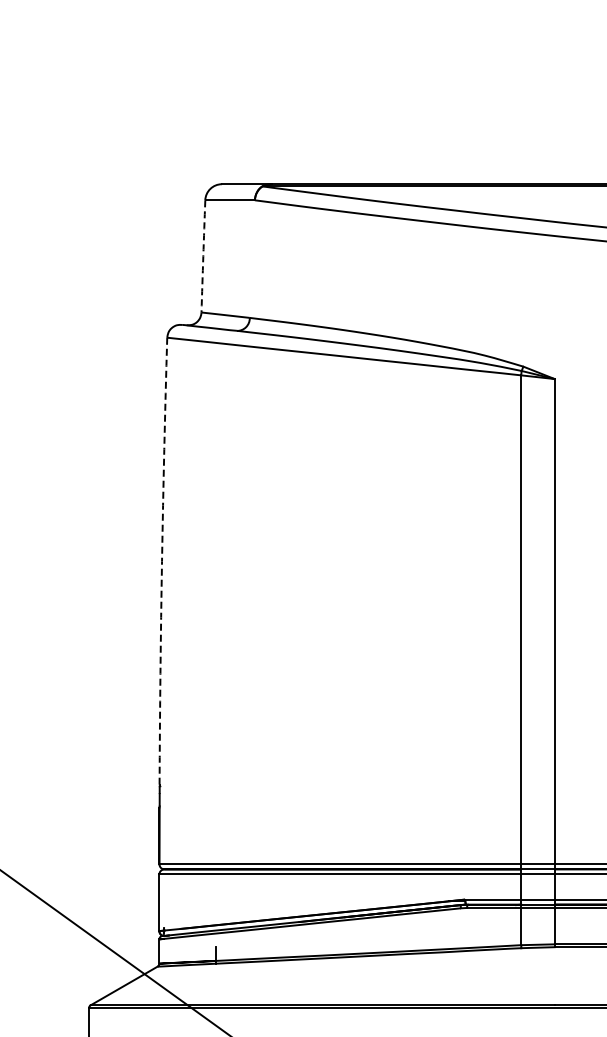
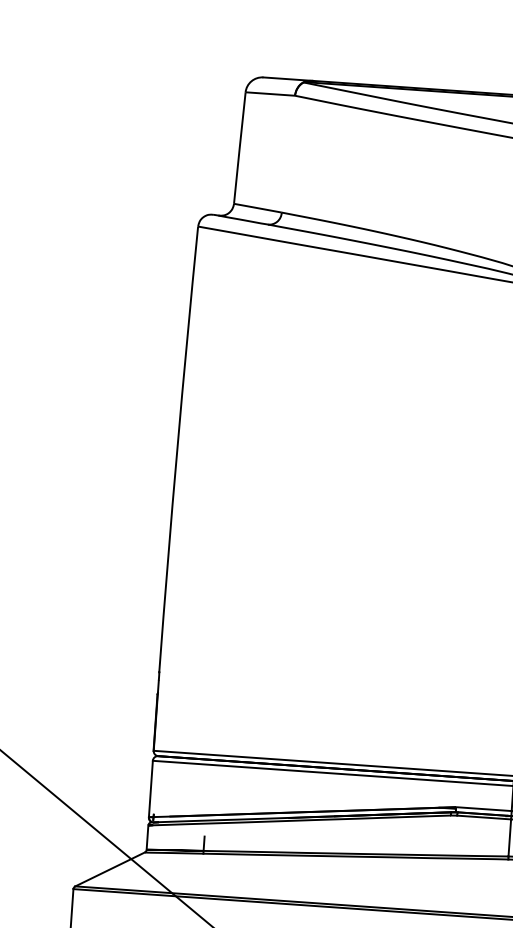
arc: (203, 256) -> (239, 148), dashed -> solid
arc: (162, 561) -> (177, 449), dashed -> solid

